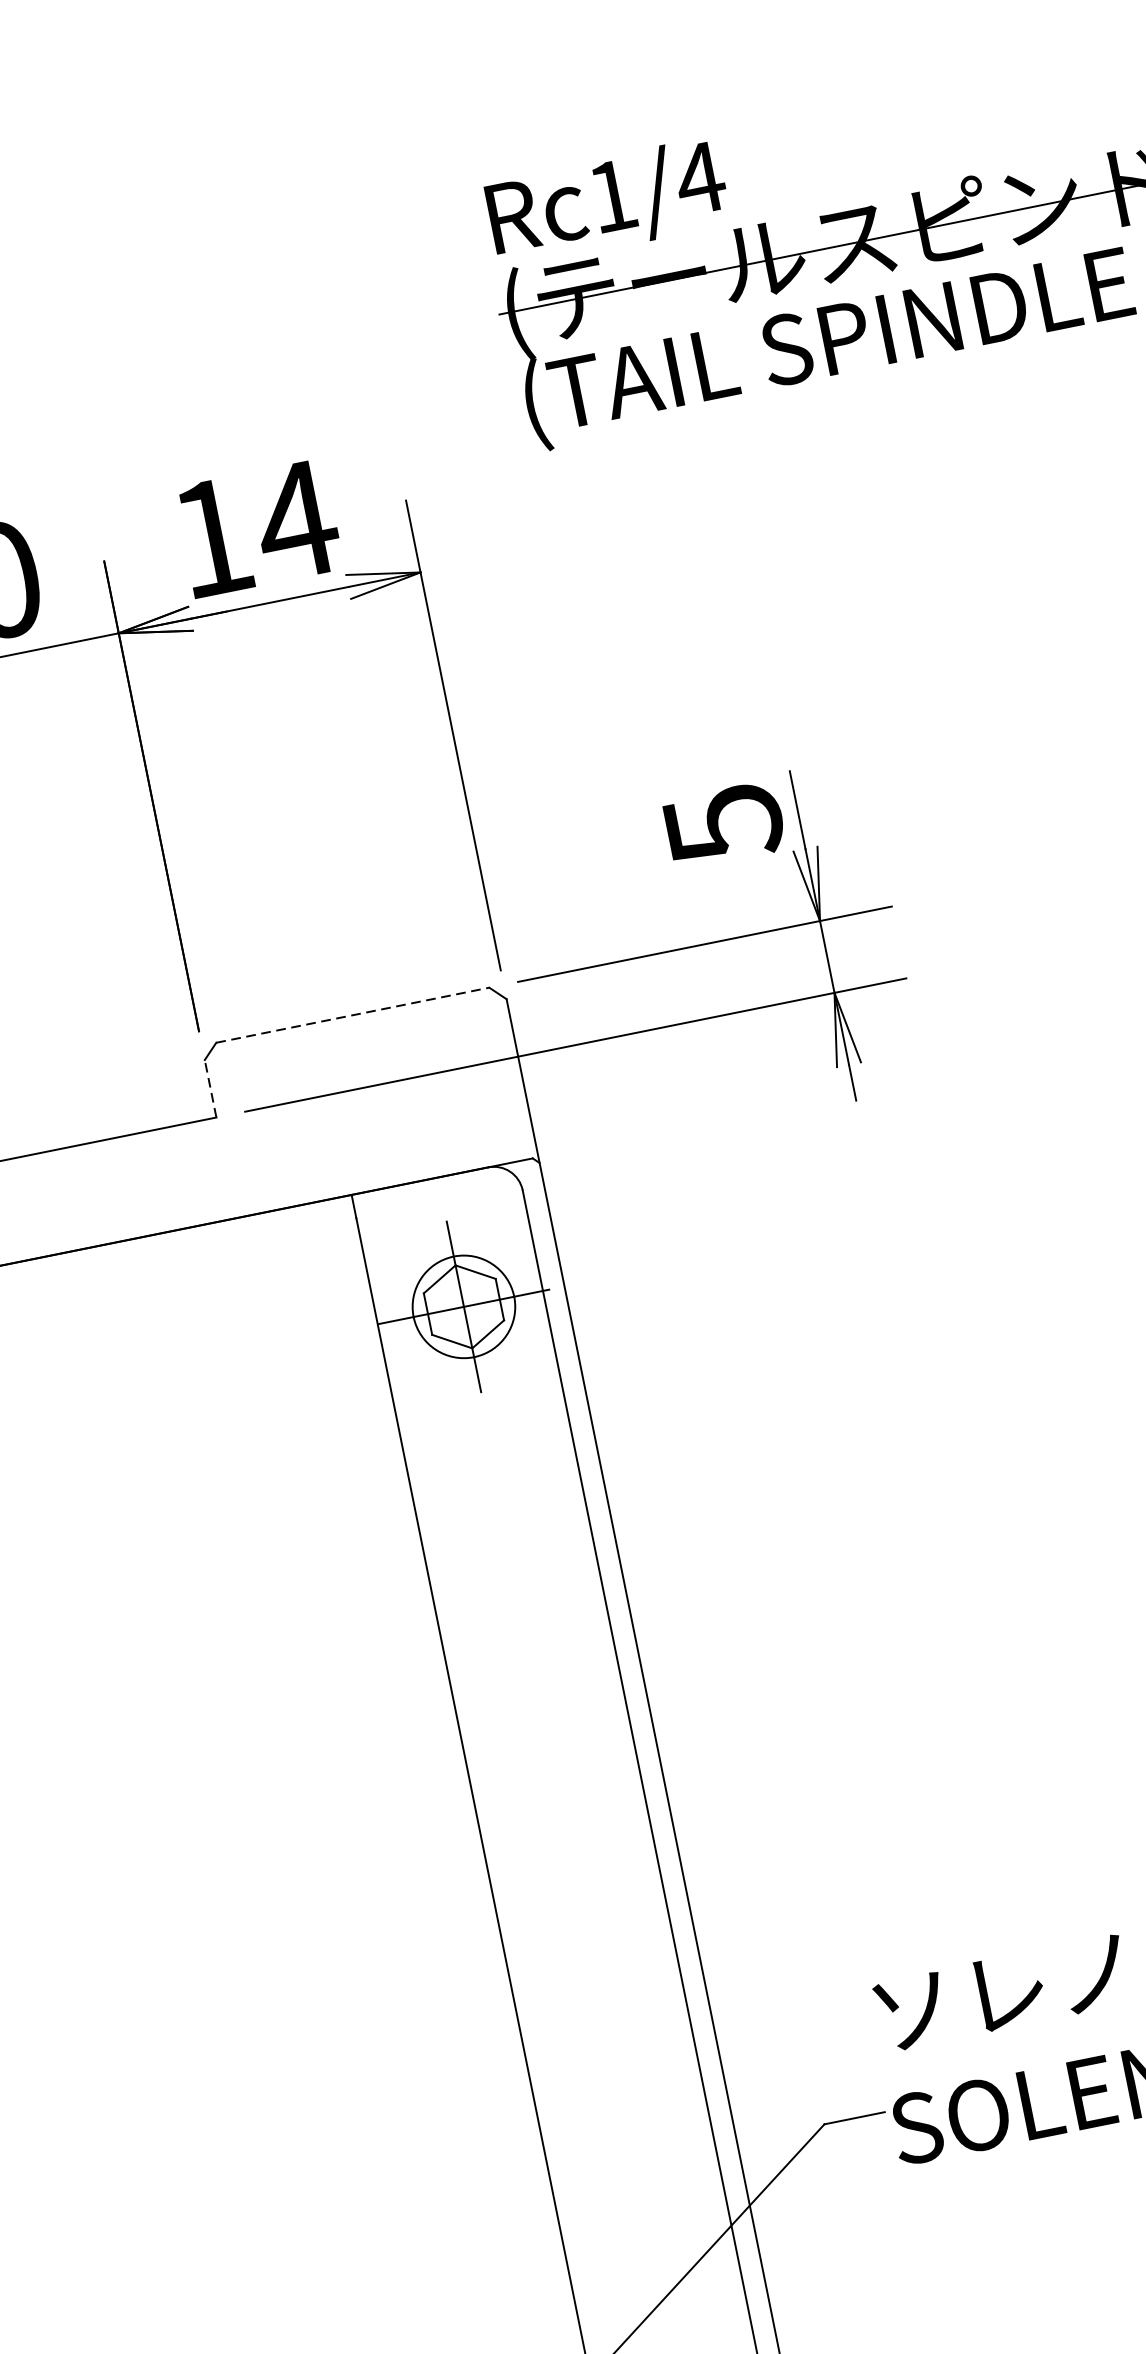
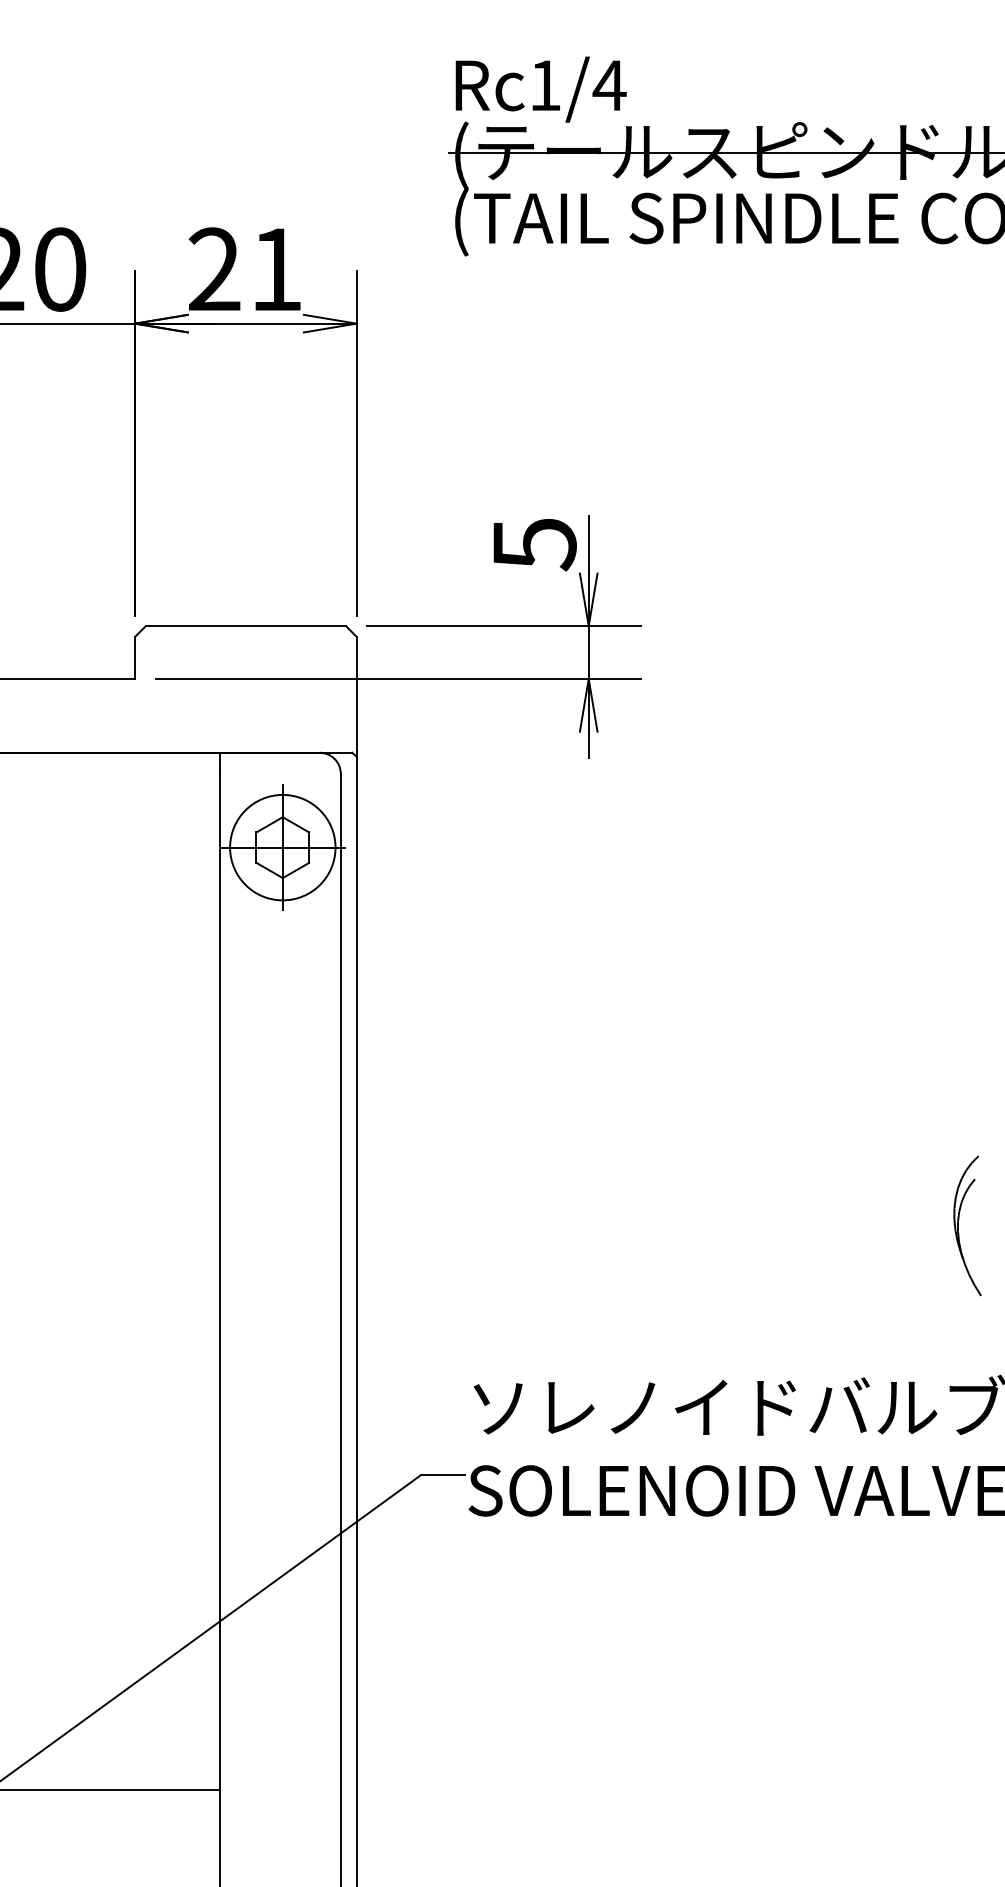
text: (255, 527) -> (246, 268), 14 -> 21
line: (353, 1015) -> (246, 626), dashed -> solid
line: (210, 1088) -> (135, 657), dashed -> solid
circle: (463, 1306) -> (282, 847), size x1.43

